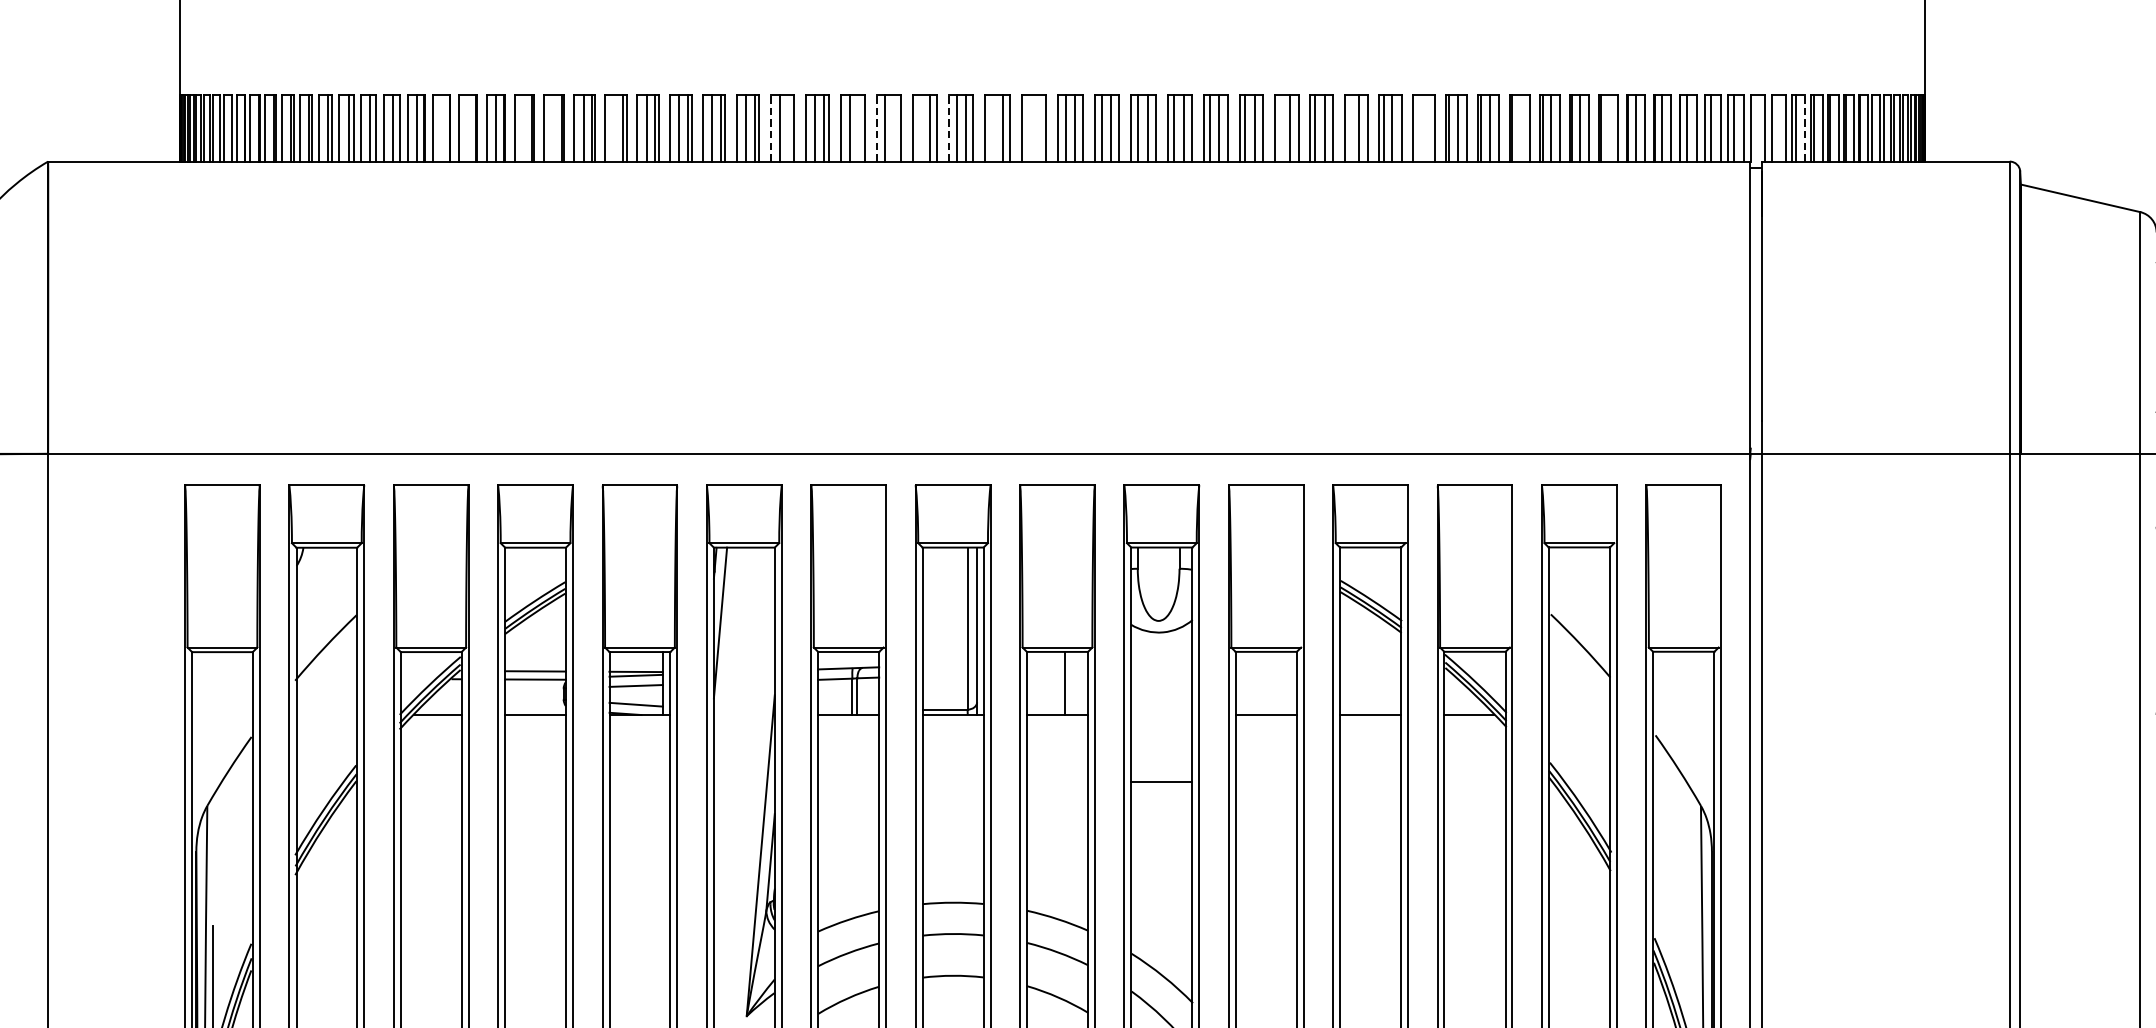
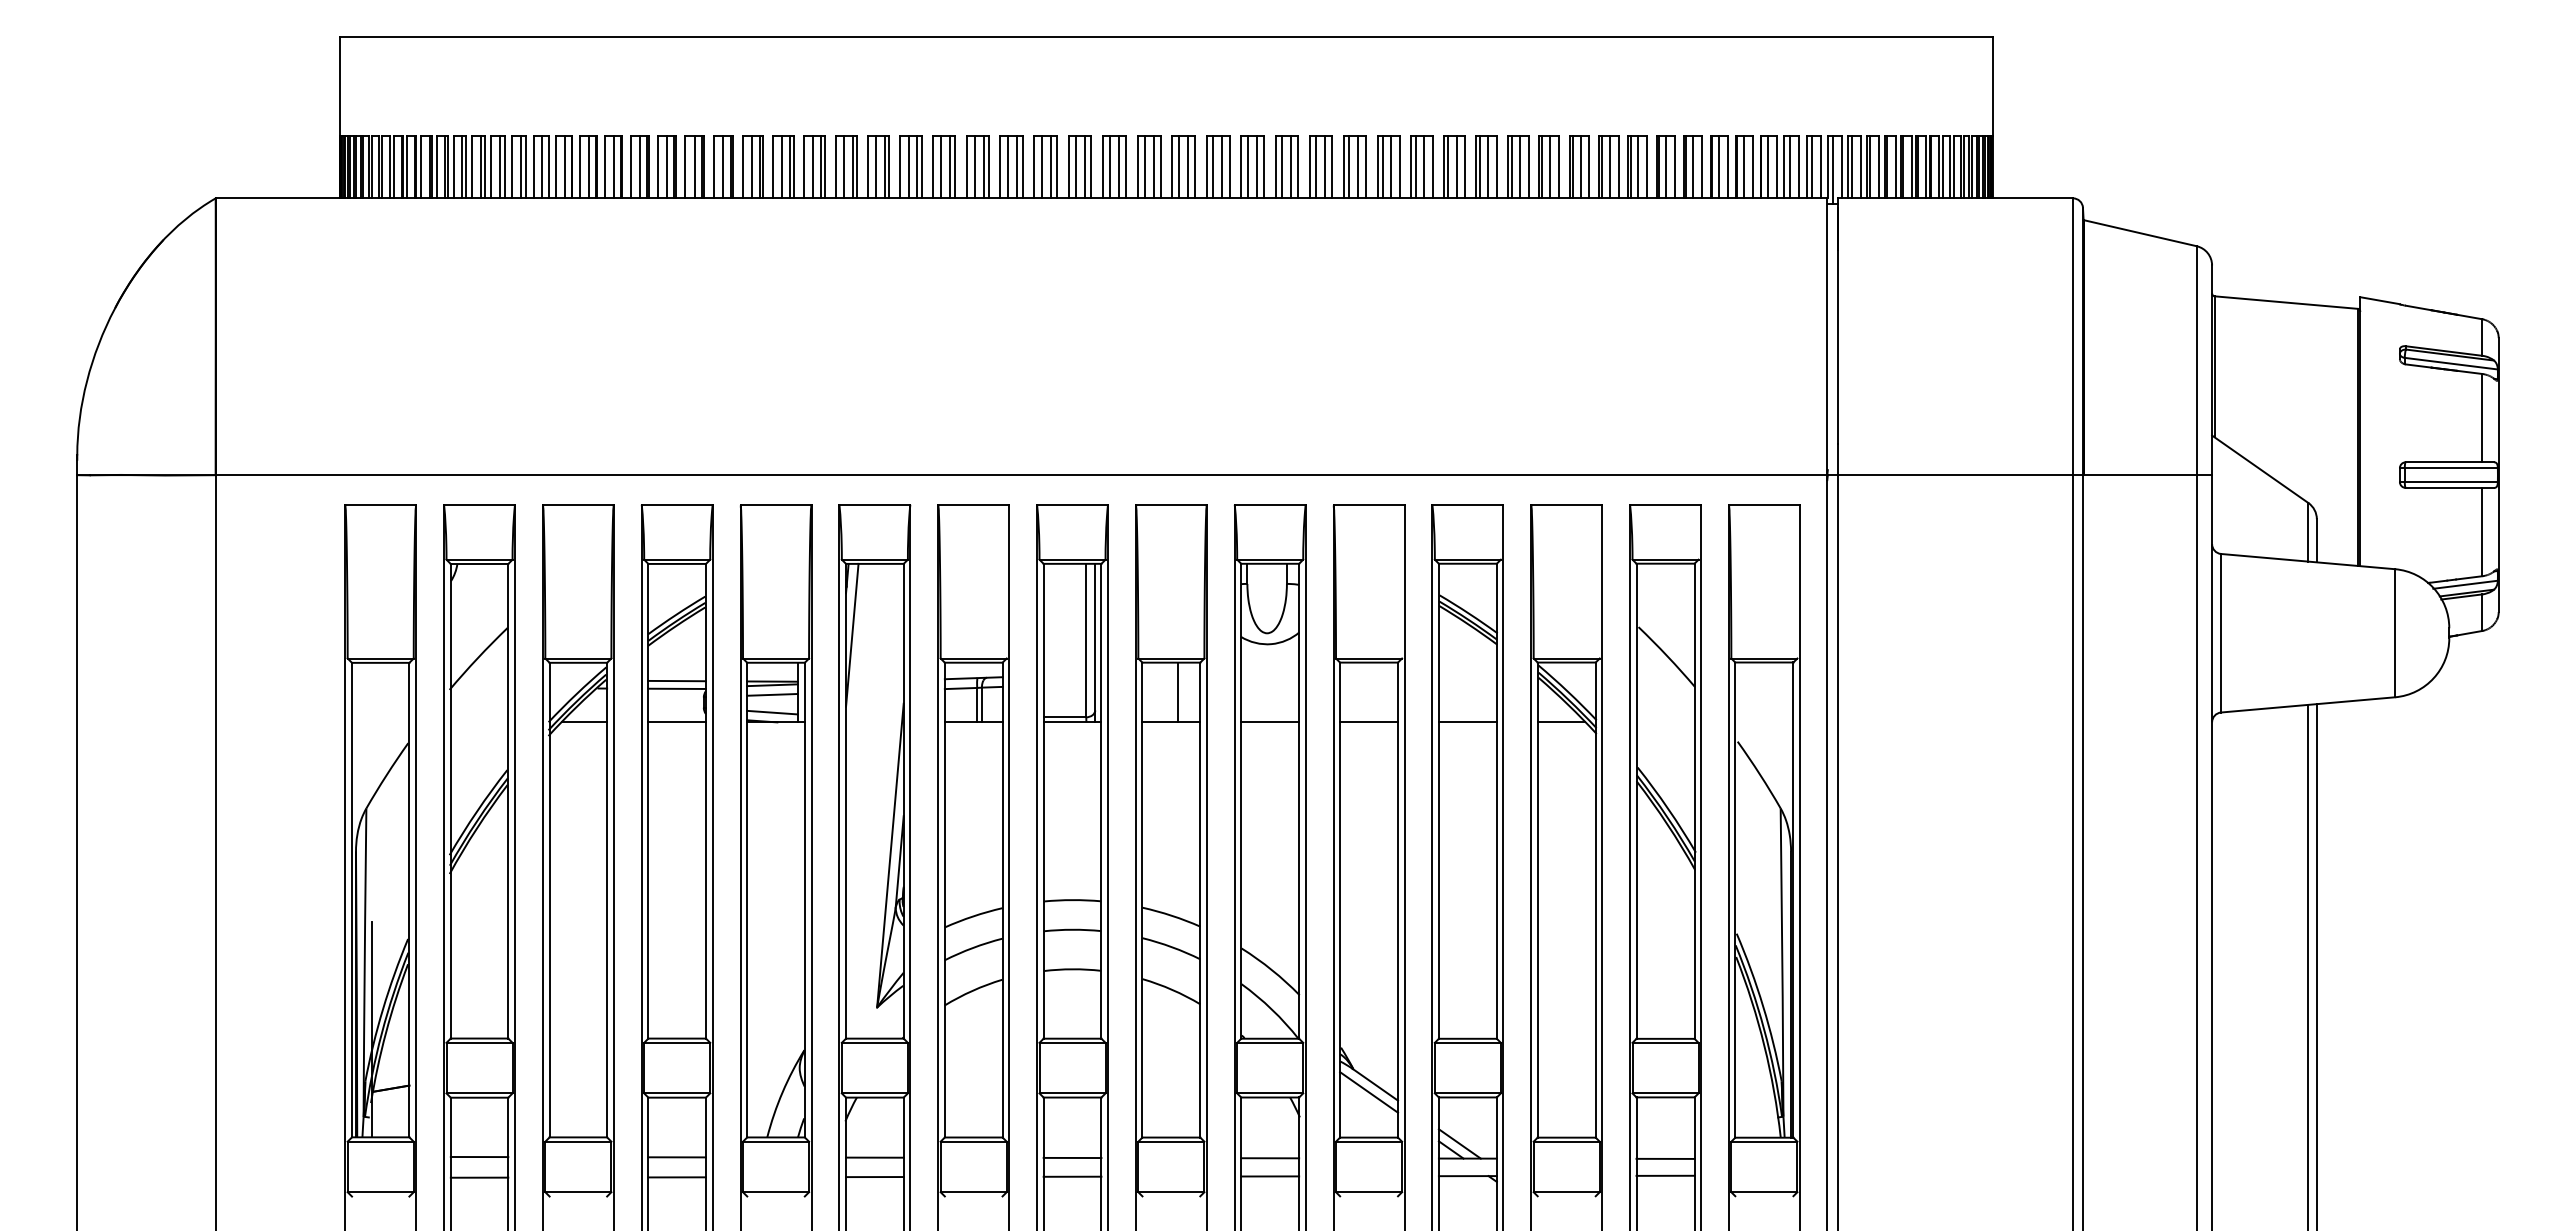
line: (442, 127) -> (589, 166), added
line: (469, 127) -> (614, 166), added
line: (524, 127) -> (666, 166), added
line: (553, 127) -> (694, 166), added
line: (615, 127) -> (752, 166), added
line: (771, 127) -> (900, 166), dashed -> solid
line: (789, 127) -> (917, 166), added
line: (859, 127) -> (983, 166), added
line: (877, 127) -> (1000, 166), dashed -> solid
line: (894, 127) -> (1017, 166), added
line: (921, 127) -> (1042, 166), added
line: (948, 127) -> (1068, 166), dashed -> solid
line: (993, 127) -> (1110, 166), added
line: (1029, 127) -> (1144, 166), added
line: (1038, 127) -> (1153, 166), added
line: (1280, 127) -> (1382, 166), added
line: (1350, 127) -> (1448, 166), added
line: (1416, 127) -> (1511, 166), added
line: (1425, 127) -> (1519, 166), added
line: (1520, 127) -> (1609, 166), added
line: (1607, 127) -> (1692, 166), added
line: (1776, 127) -> (1852, 166), added
line: (1805, 127) -> (1879, 166), dashed -> solid
line: (1755, 131) -> (1832, 169), added
line: (1162, 781) -> (1270, 722), moved

